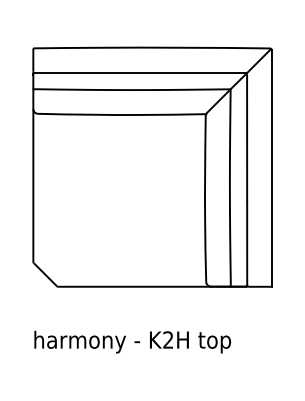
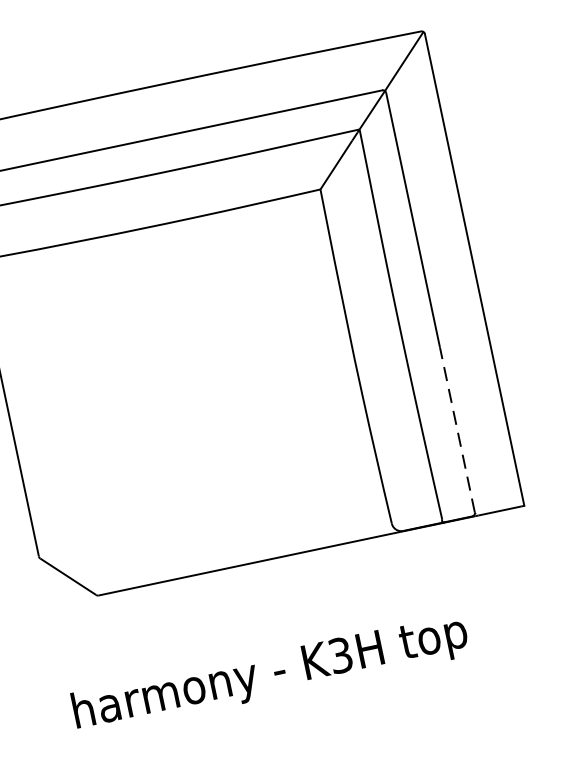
line: (247, 243) -> (457, 429), solid -> dashed
text: (168, 339) -> (340, 654), K2H -> K3H

